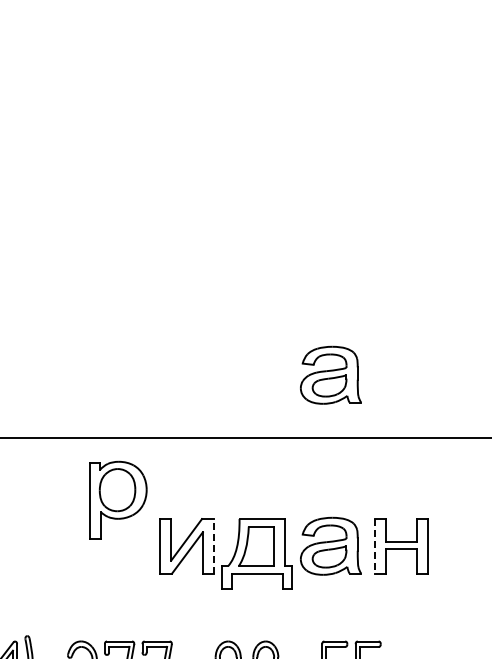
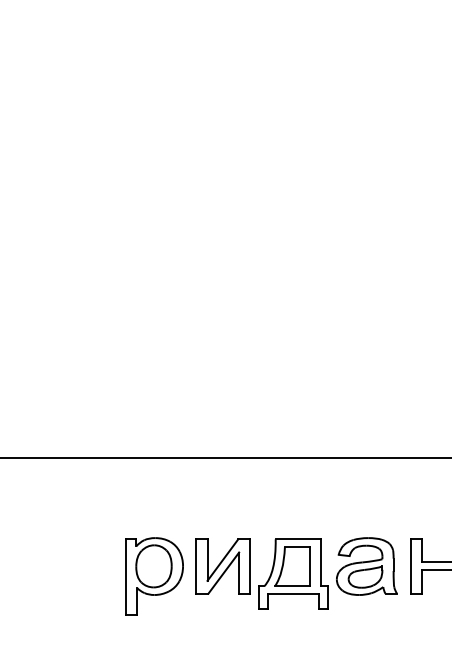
part: (330, 374) -> (366, 395), removed
part: (118, 499) -> (154, 575), moved
line: (214, 545) -> (250, 565), dashed -> solid
line: (375, 546) -> (411, 566), dashed -> solid

